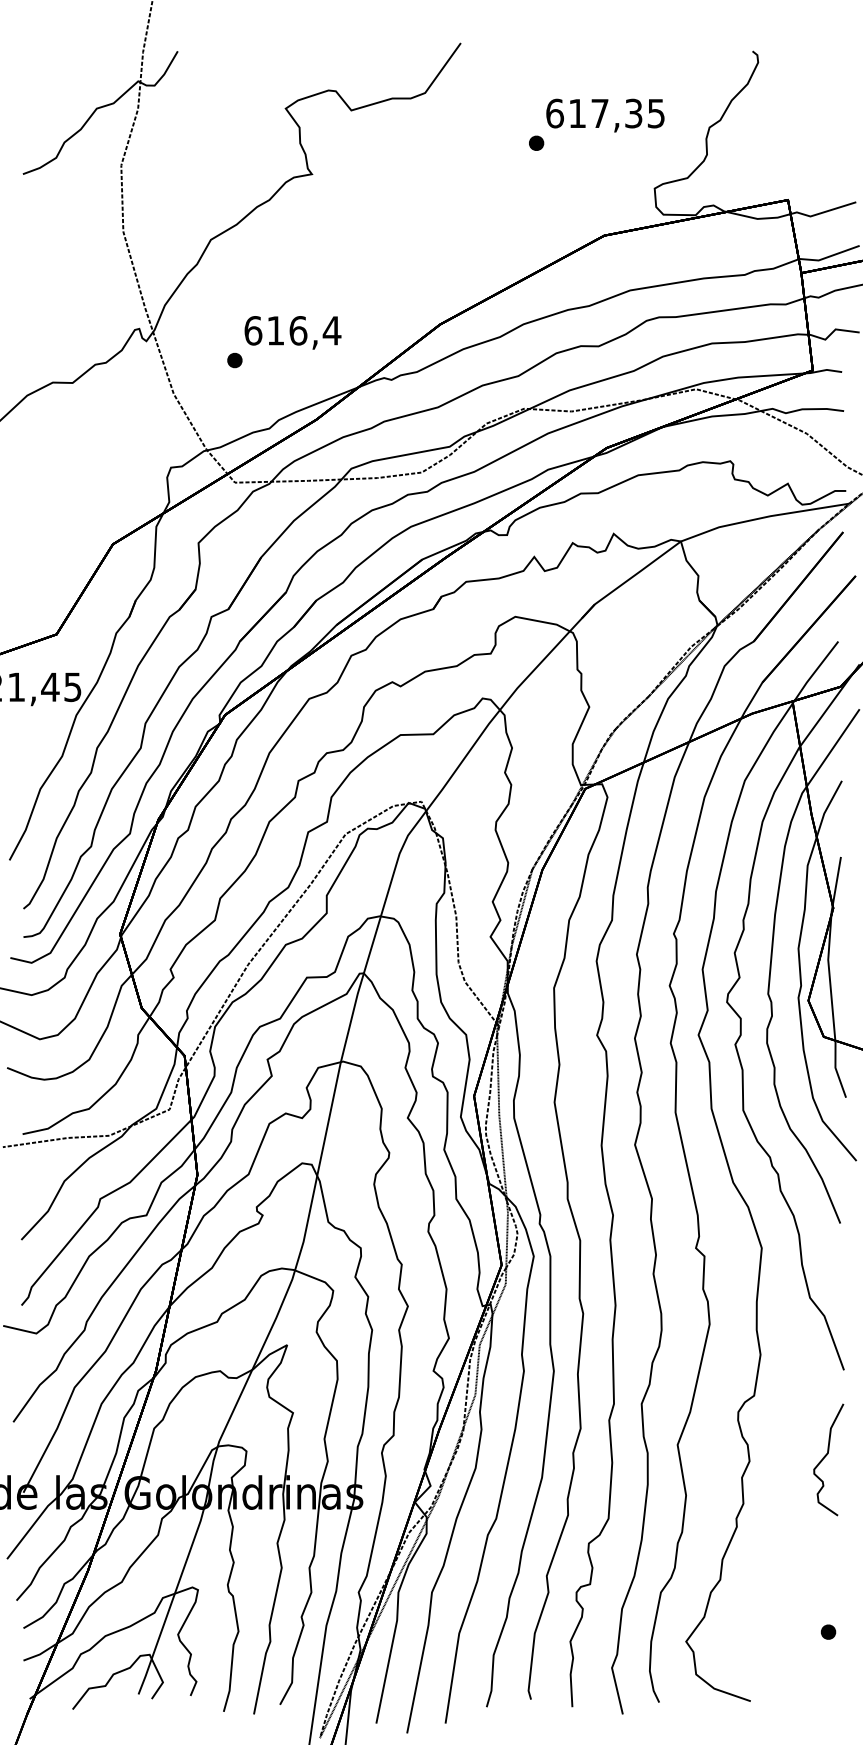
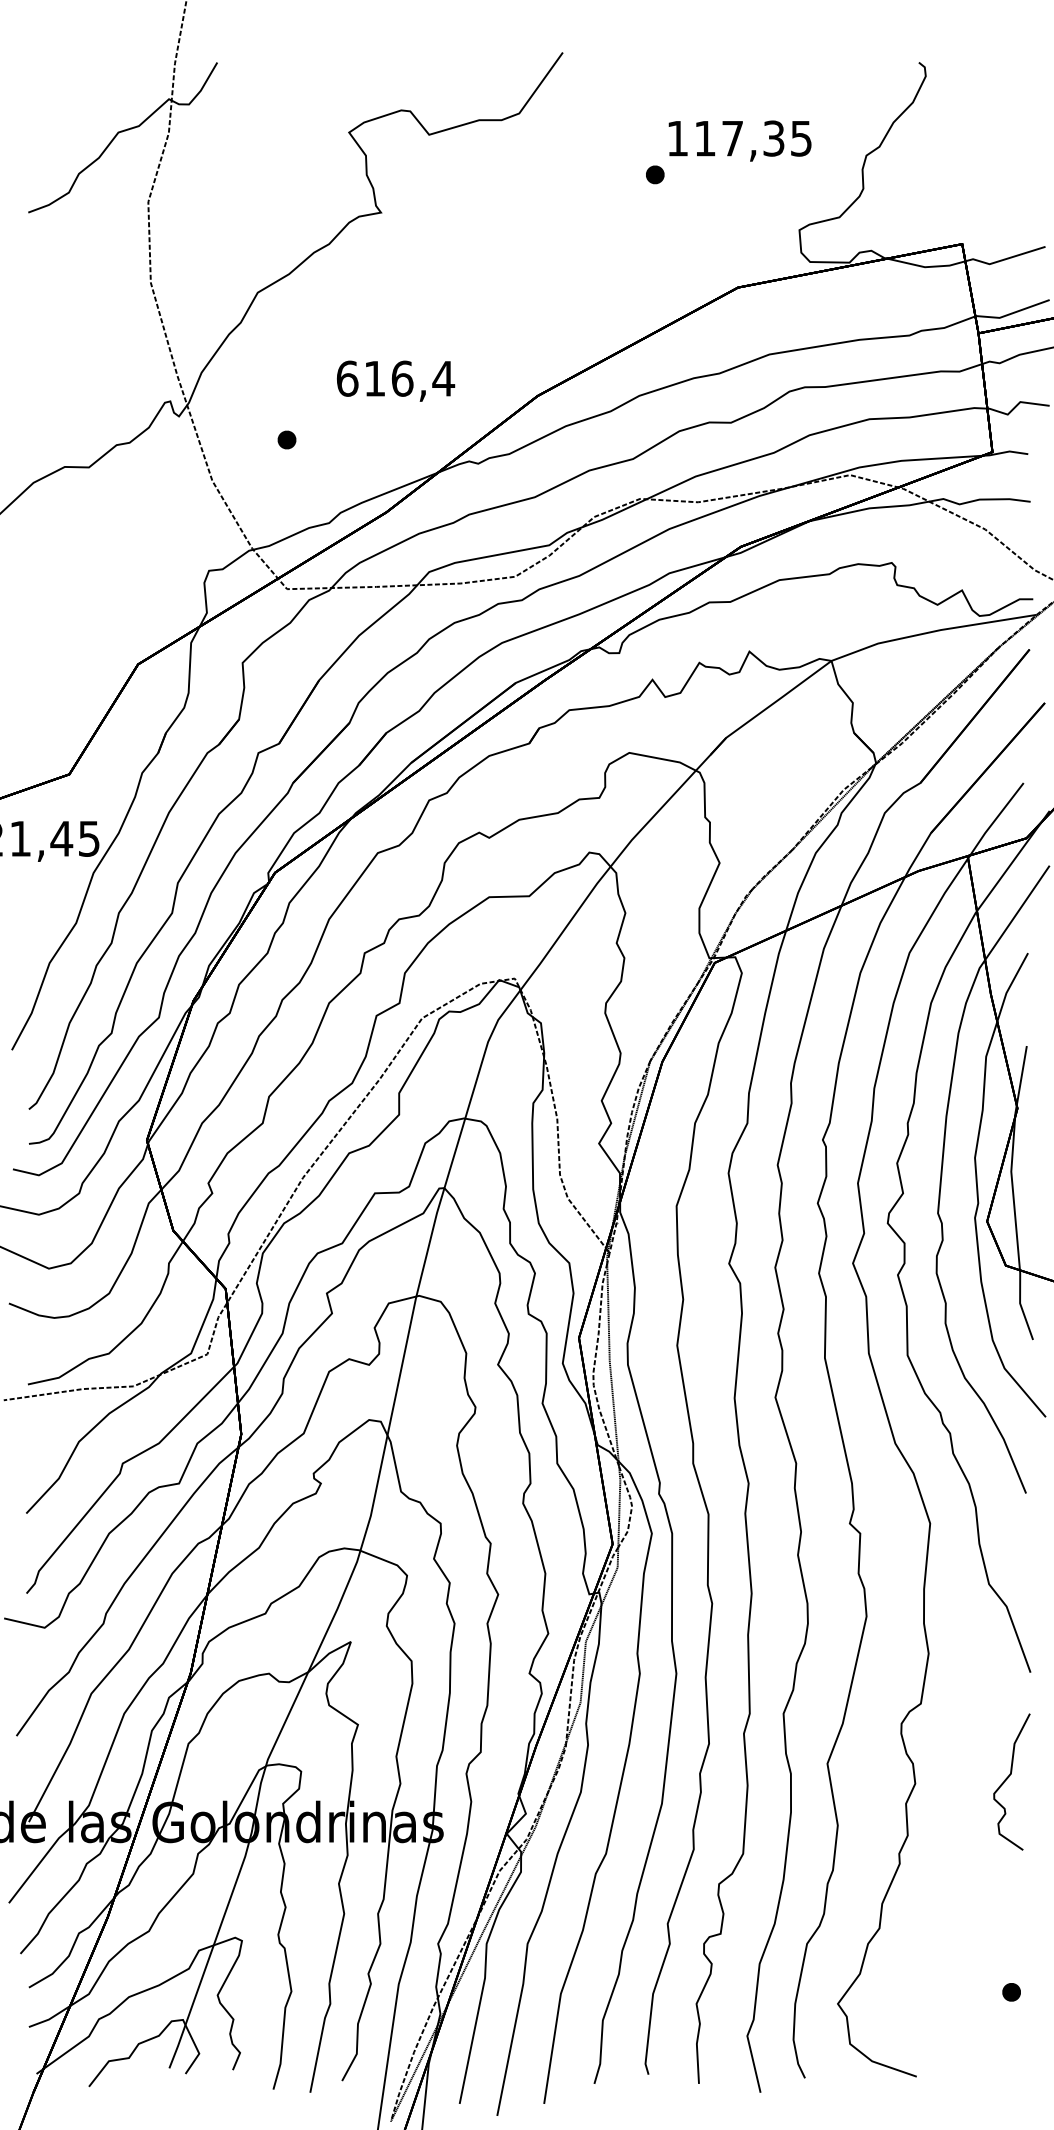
text: (554, 113) -> (677, 138), 617,35 -> 117,35
text: (293, 332) -> (396, 380), moved

